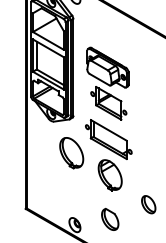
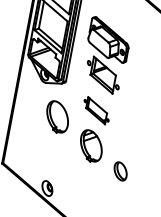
part: (108, 139) -> (96, 110), size x0.6
part: (148, 204) -> (120, 171), moved
part: (110, 218) -> (83, 188), removed

